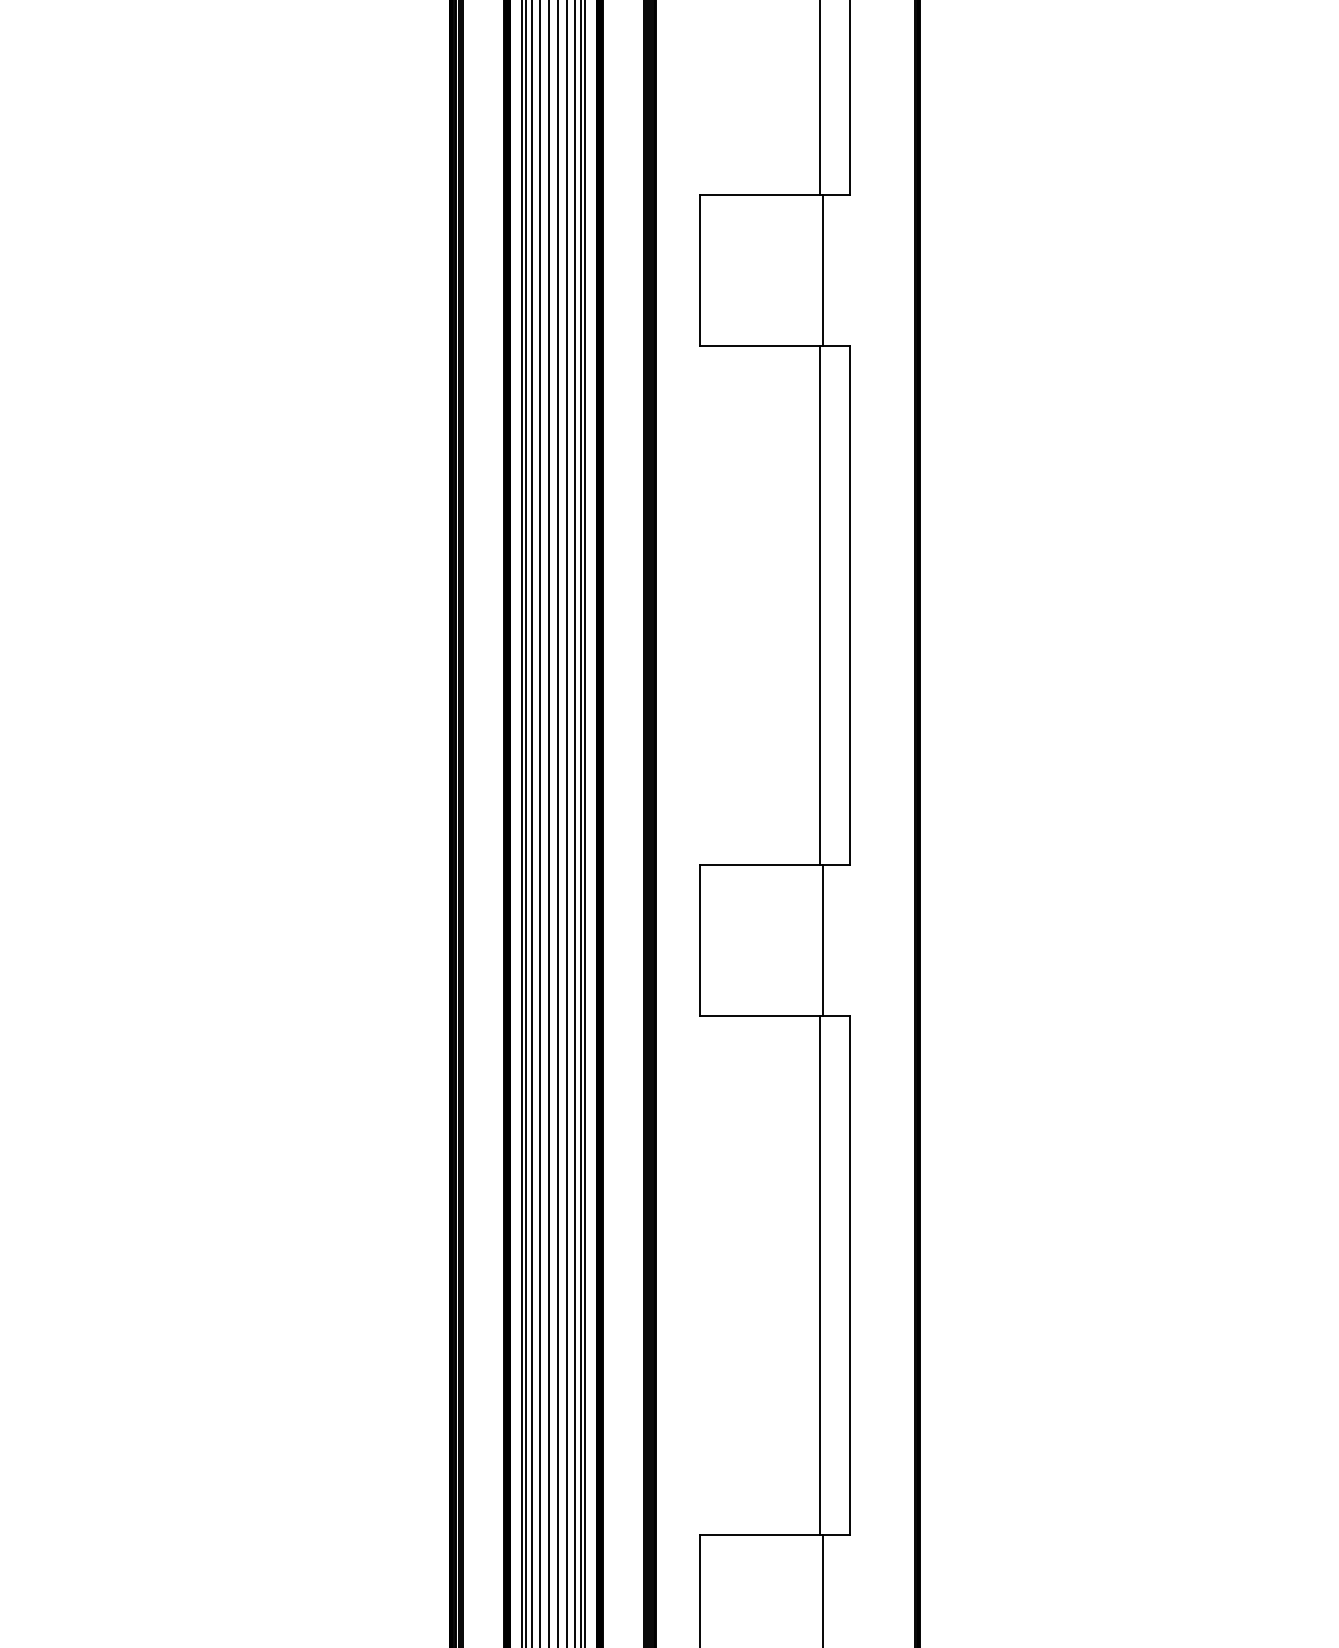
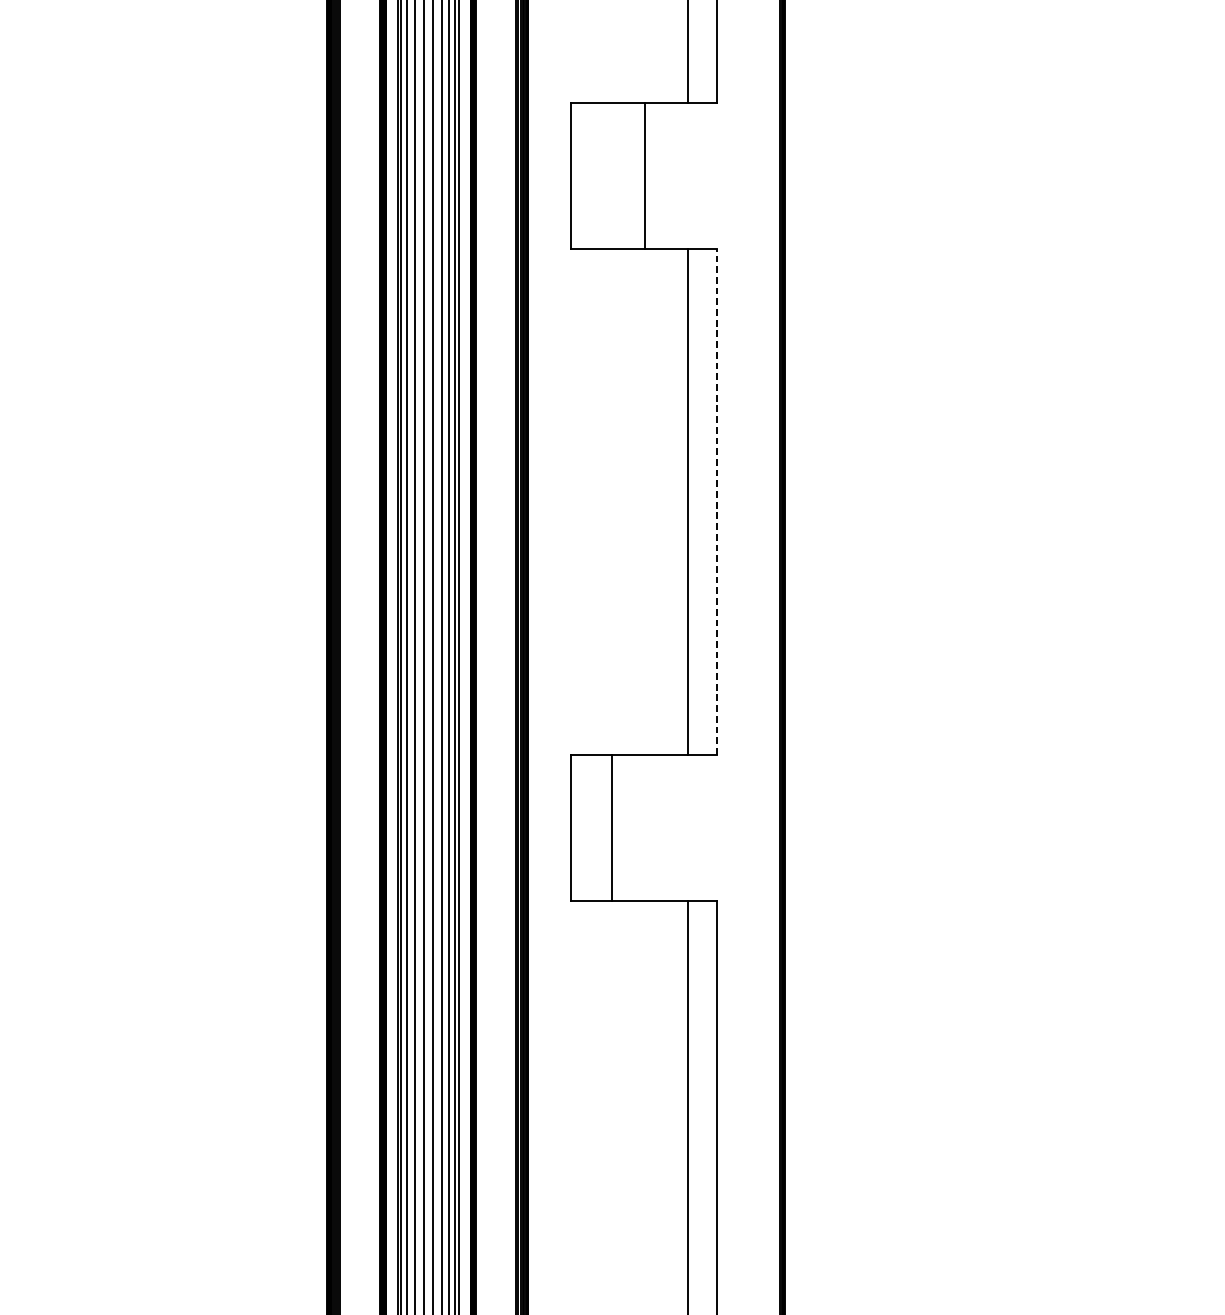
line: (823, 270) -> (645, 175), moved
line: (850, 605) -> (717, 501), solid -> dashed
line: (823, 940) -> (612, 827), moved

